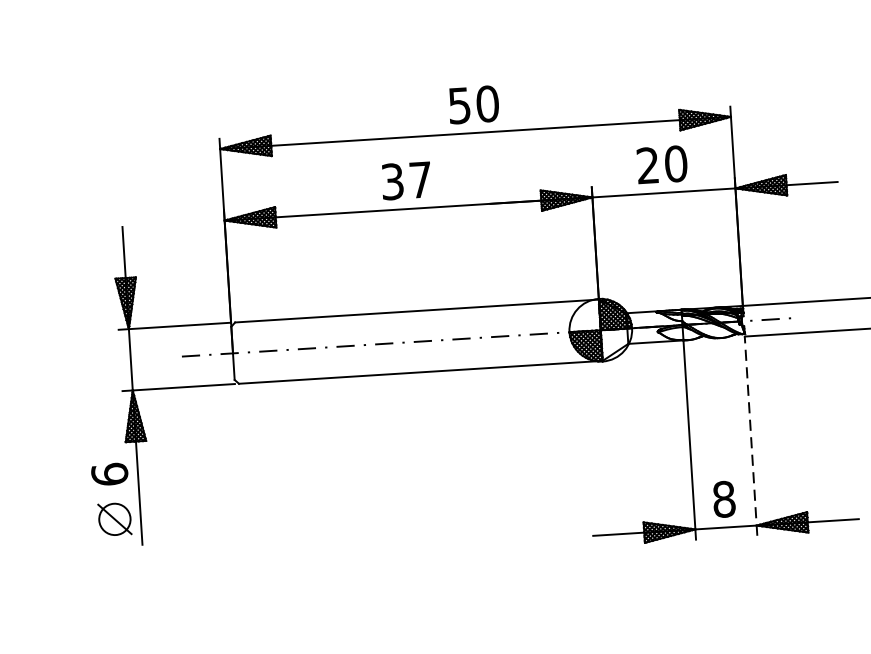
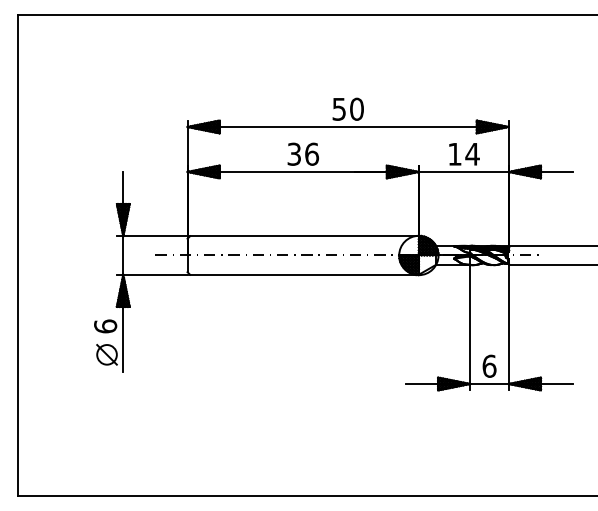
text: (661, 163) -> (463, 153), 20 -> 14
text: (421, 178) -> (312, 153), 37 -> 36
line: (750, 435) -> (508, 327), dashed -> solid
text: (724, 498) -> (489, 365), 8 -> 6

